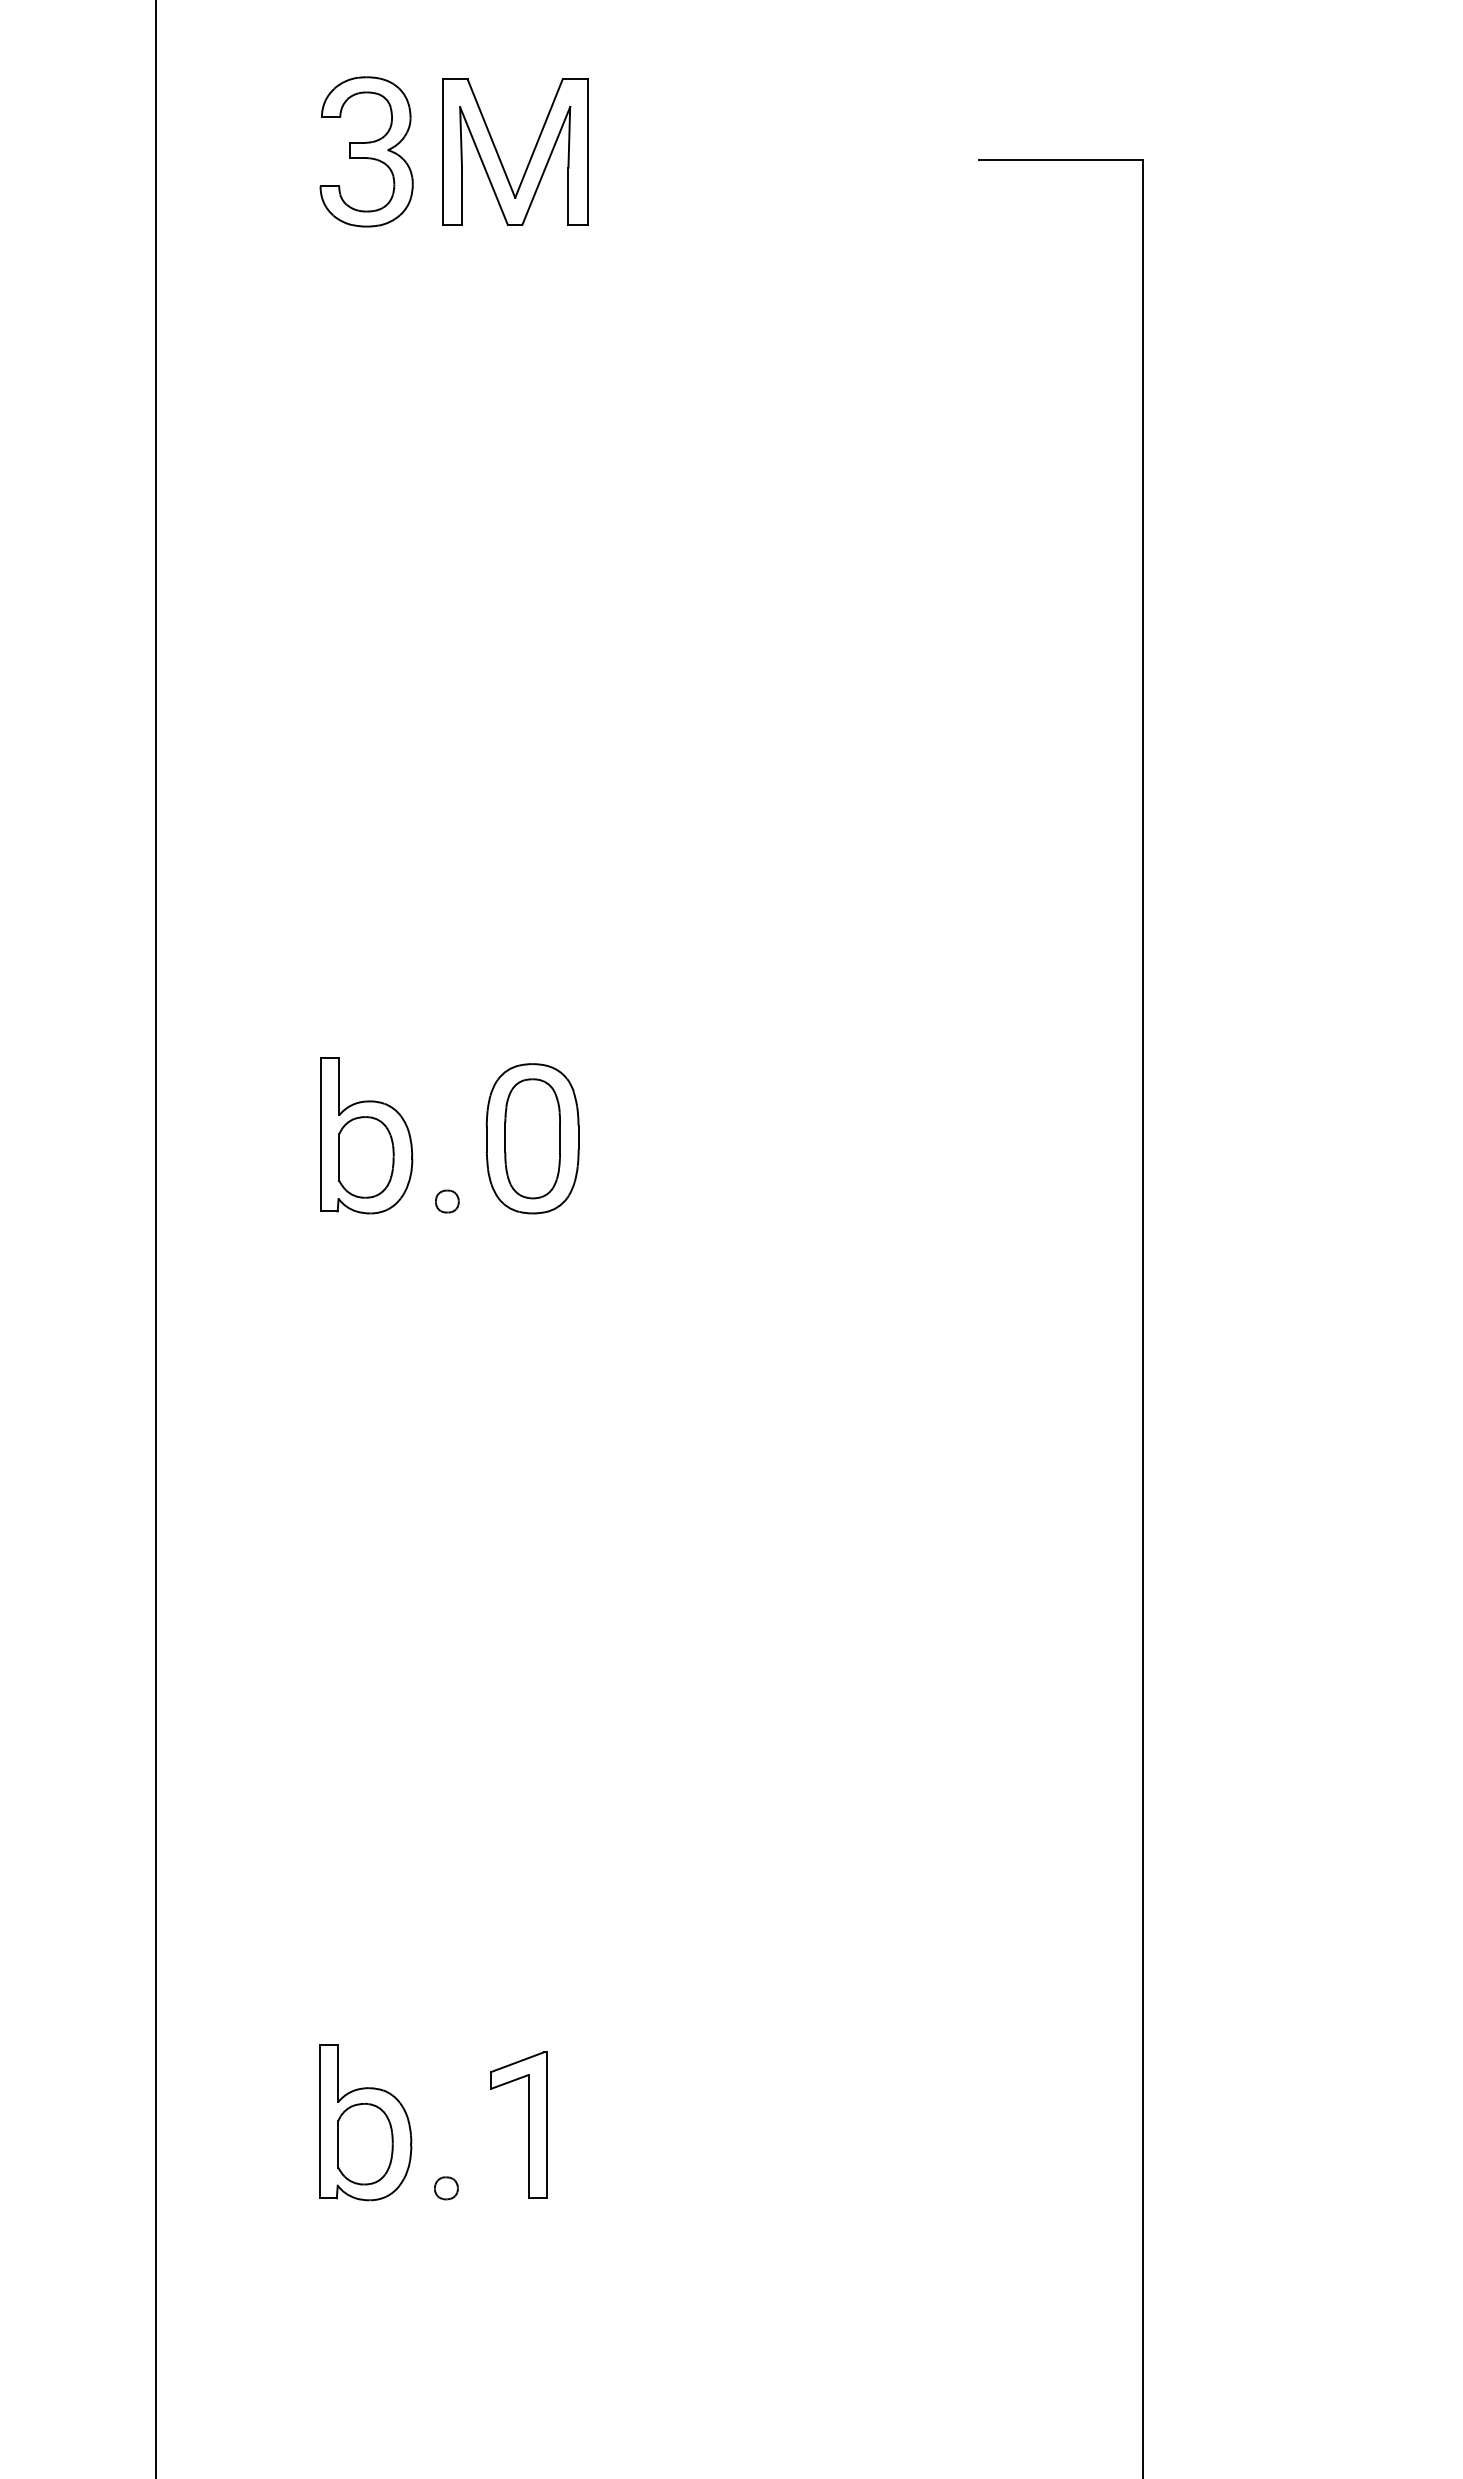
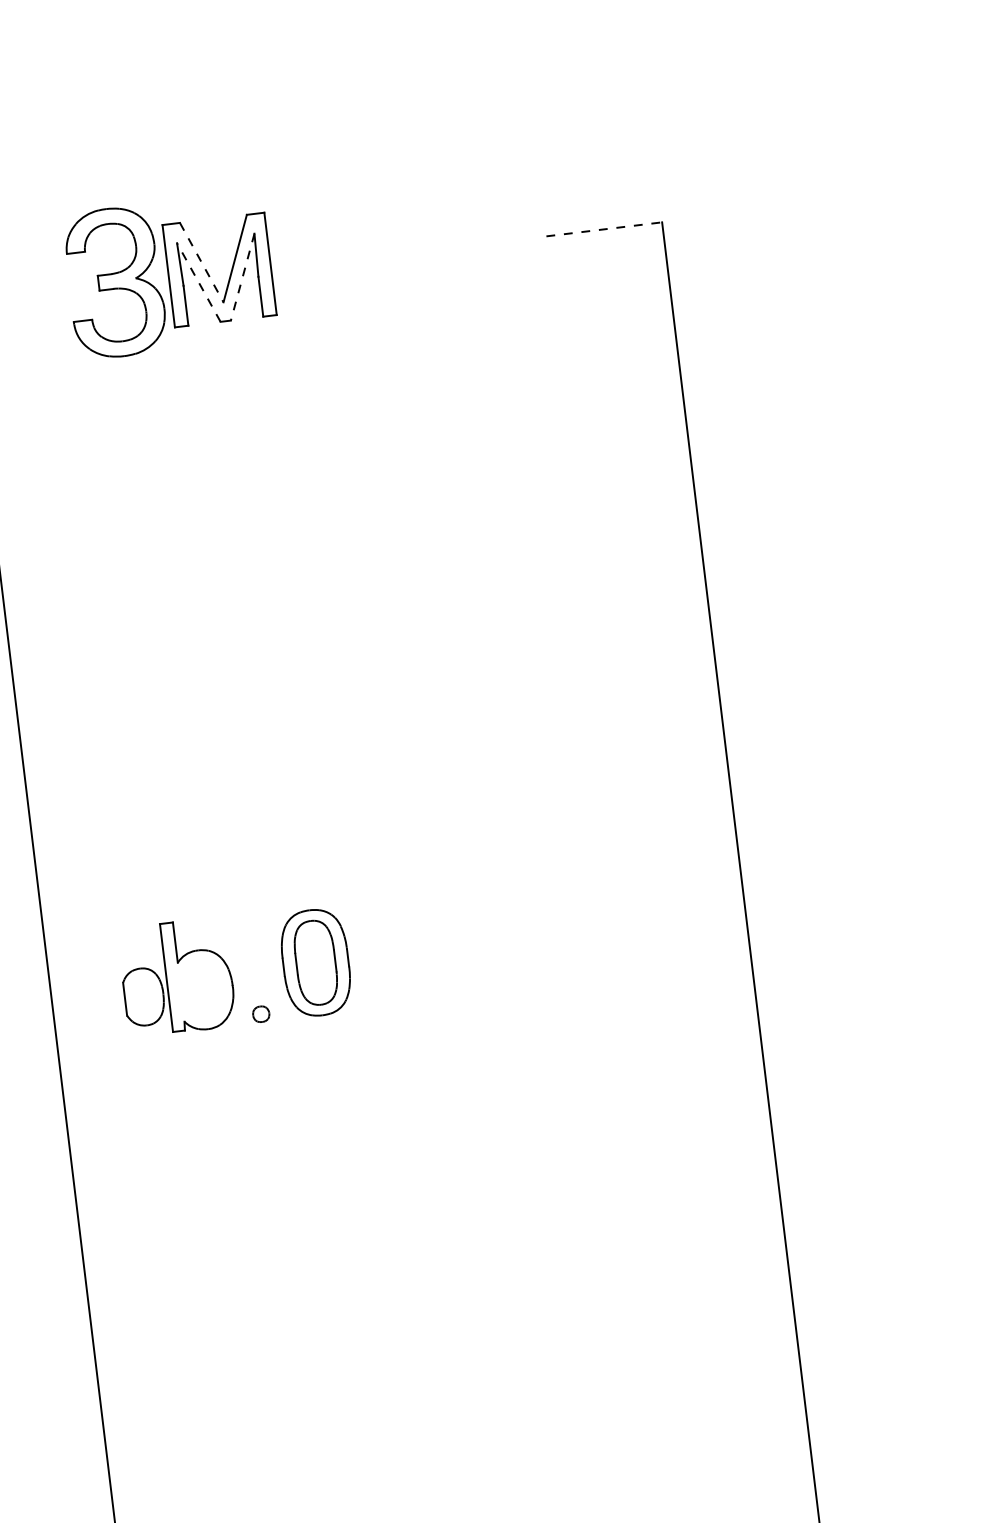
line: (491, 138) -> (201, 262), solid -> dashed
part: (366, 151) -> (114, 282), size x1.4
line: (1061, 160) -> (604, 229), solid -> dashed
line: (483, 165) -> (198, 282), solid -> dashed
line: (546, 165) -> (242, 276), solid -> dashed
part: (366, 1157) -> (144, 996), moved

